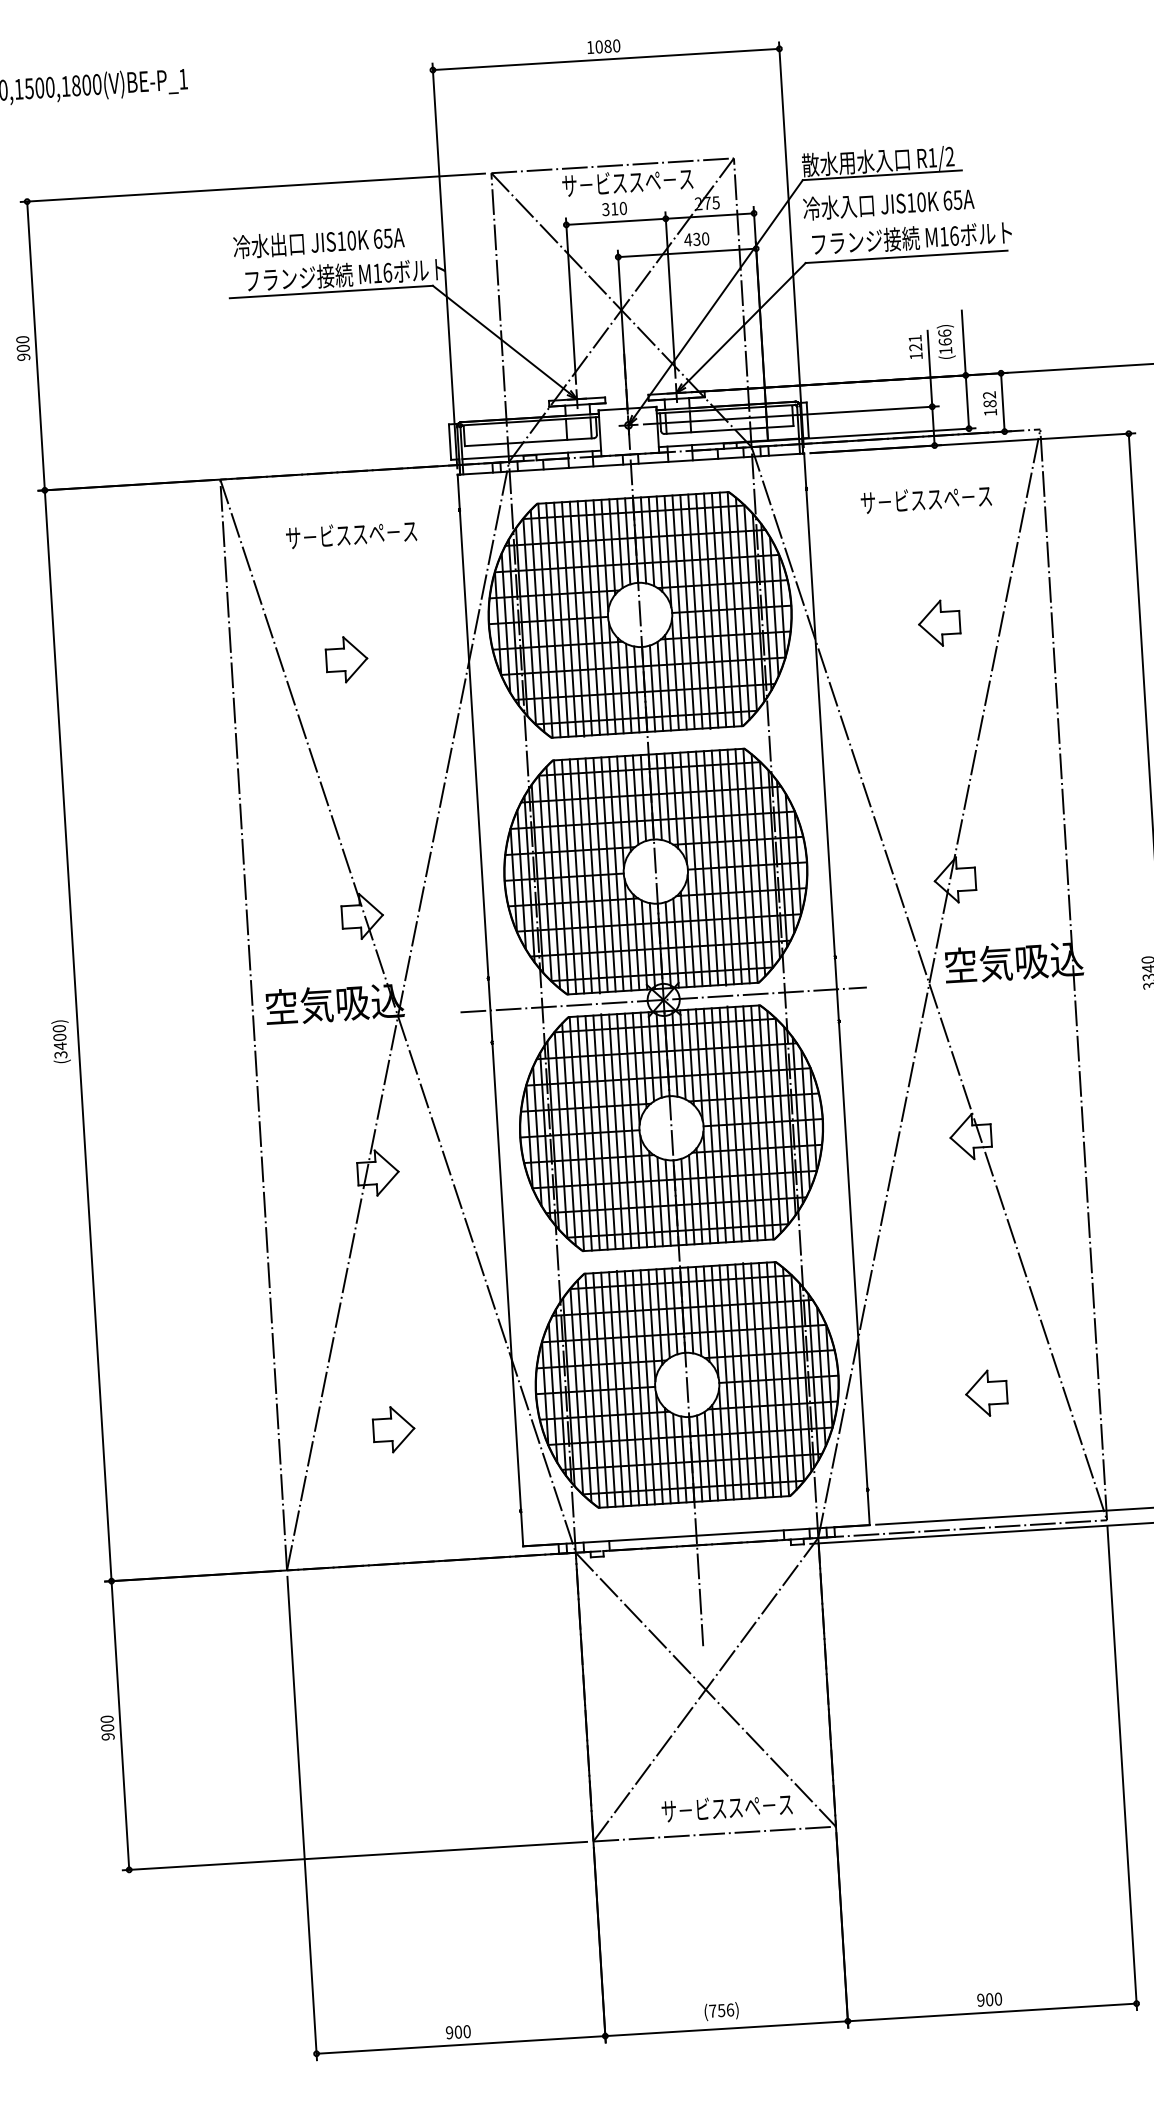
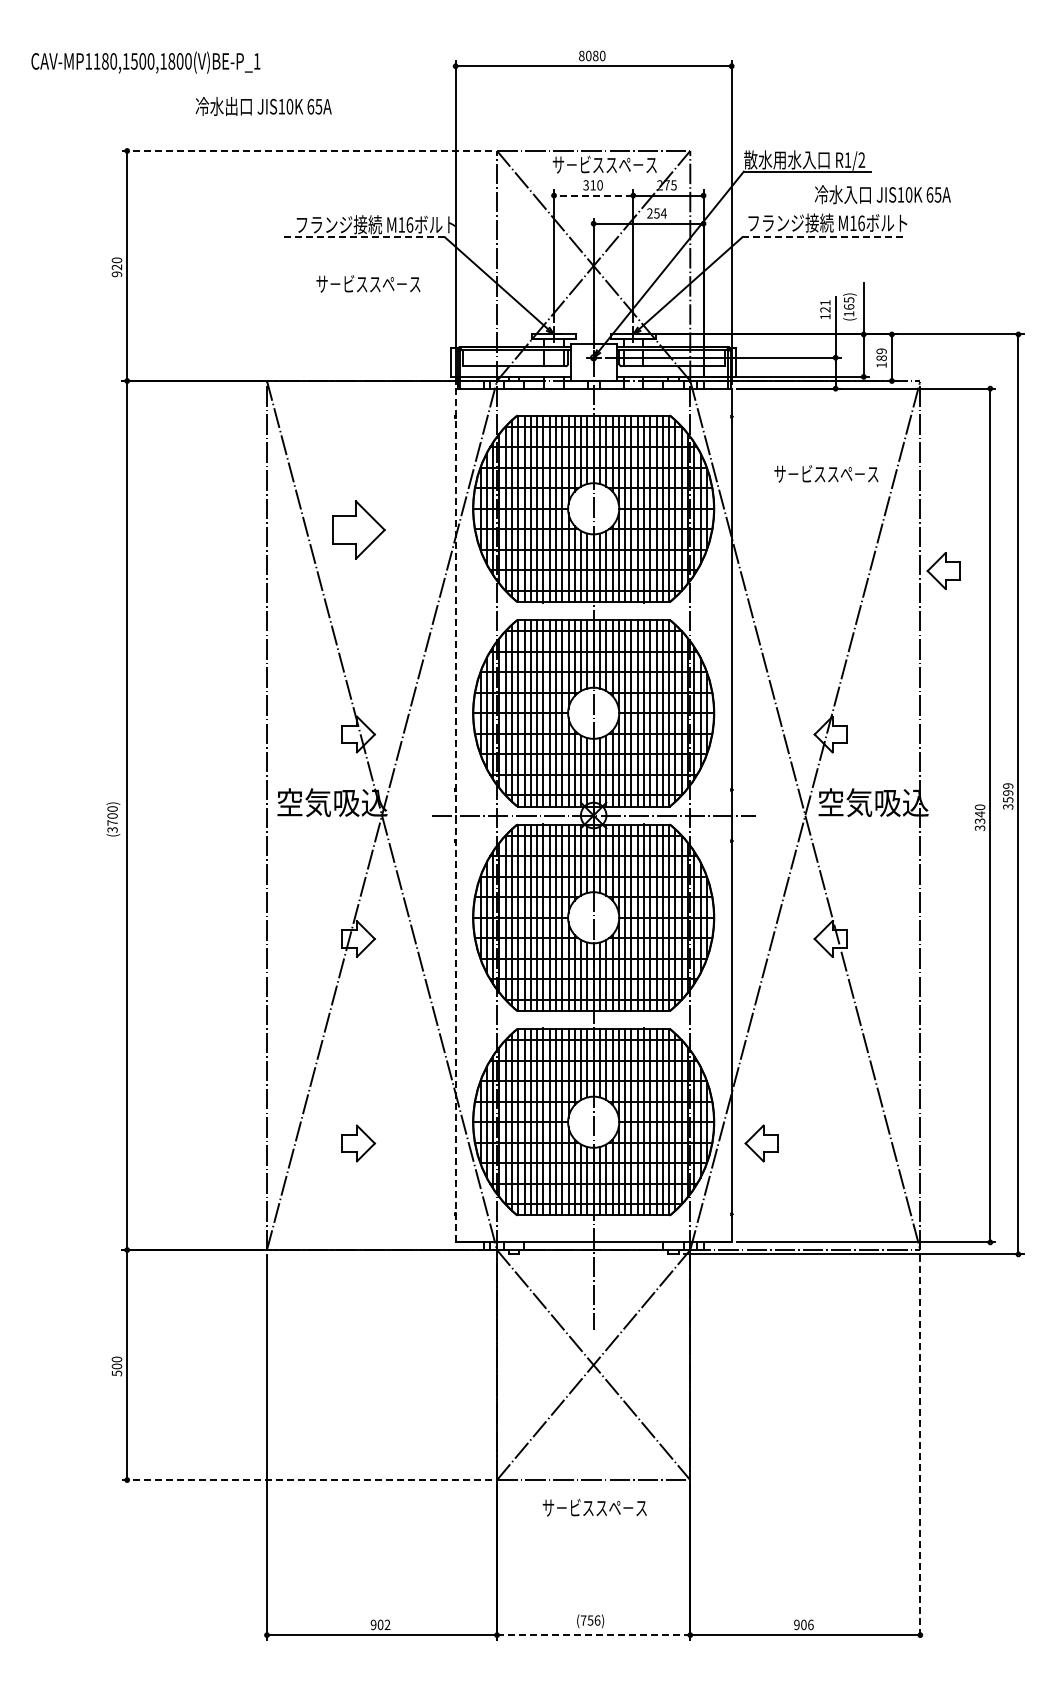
text: (590, 46) -> (581, 55), 1080 -> 8080
line: (253, 187) -> (307, 150), solid -> dashed
text: (888, 203) -> (882, 194), moved
line: (615, 221) -> (593, 195), solid -> dashed
text: (696, 239) -> (656, 213), 430 -> 254
text: (318, 242) -> (263, 106), moved
line: (907, 256) -> (823, 237), solid -> dashed
line: (331, 292) -> (364, 237), solid -> dashed
text: (943, 332) -> (848, 299), (166) -> (165)
text: (22, 348) -> (116, 267), 900 -> 920
text: (989, 395) -> (881, 351), 182 -> 189
text: (926, 498) -> (826, 473), moved
text: (351, 533) -> (368, 283), moved
part: (938, 622) -> (943, 570), moved
part: (346, 658) -> (358, 529), size x1.6
line: (490, 1010) -> (455, 815), solid -> dashed
text: (60, 1045) -> (112, 822), (3400) -> (3700)
part: (986, 1393) -> (761, 1143), moved
text: (107, 1736) -> (116, 1373), 900 -> 500
line: (1122, 1768) -> (920, 1447), solid -> dashed
text: (726, 1807) -> (594, 1507), moved
line: (355, 1856) -> (307, 1480), solid -> dashed
text: (997, 1998) -> (810, 1624), 900 -> 906
line: (726, 2029) -> (593, 1635), solid -> dashed
text: (467, 2031) -> (387, 1624), 900 -> 902

